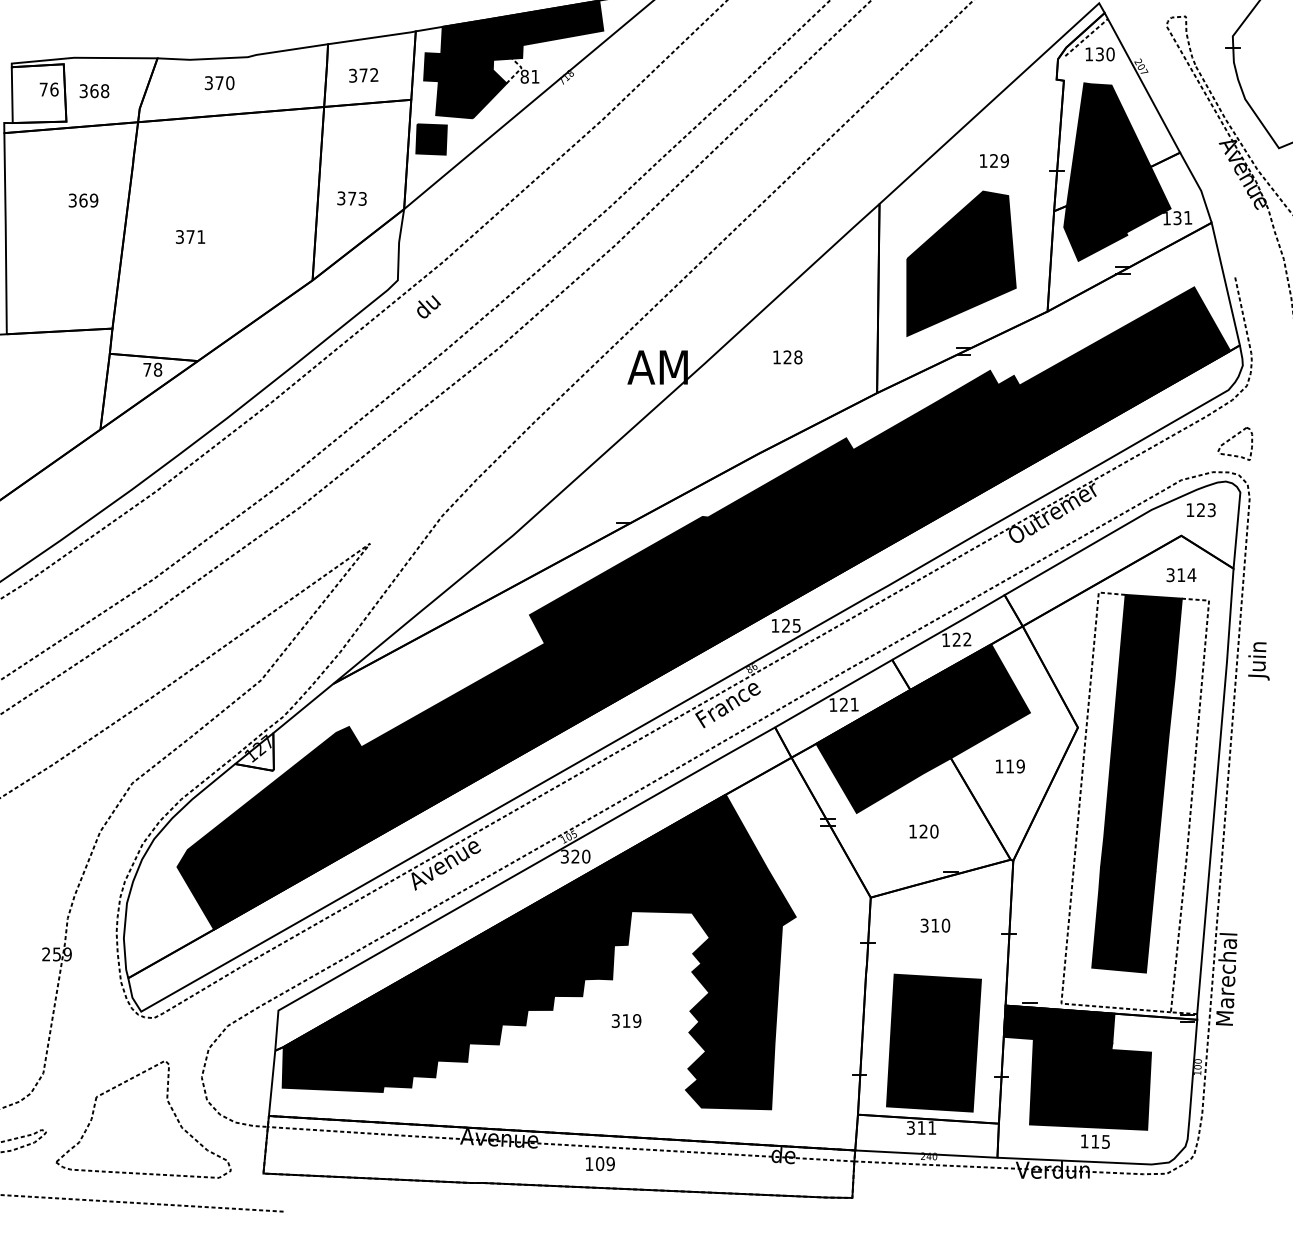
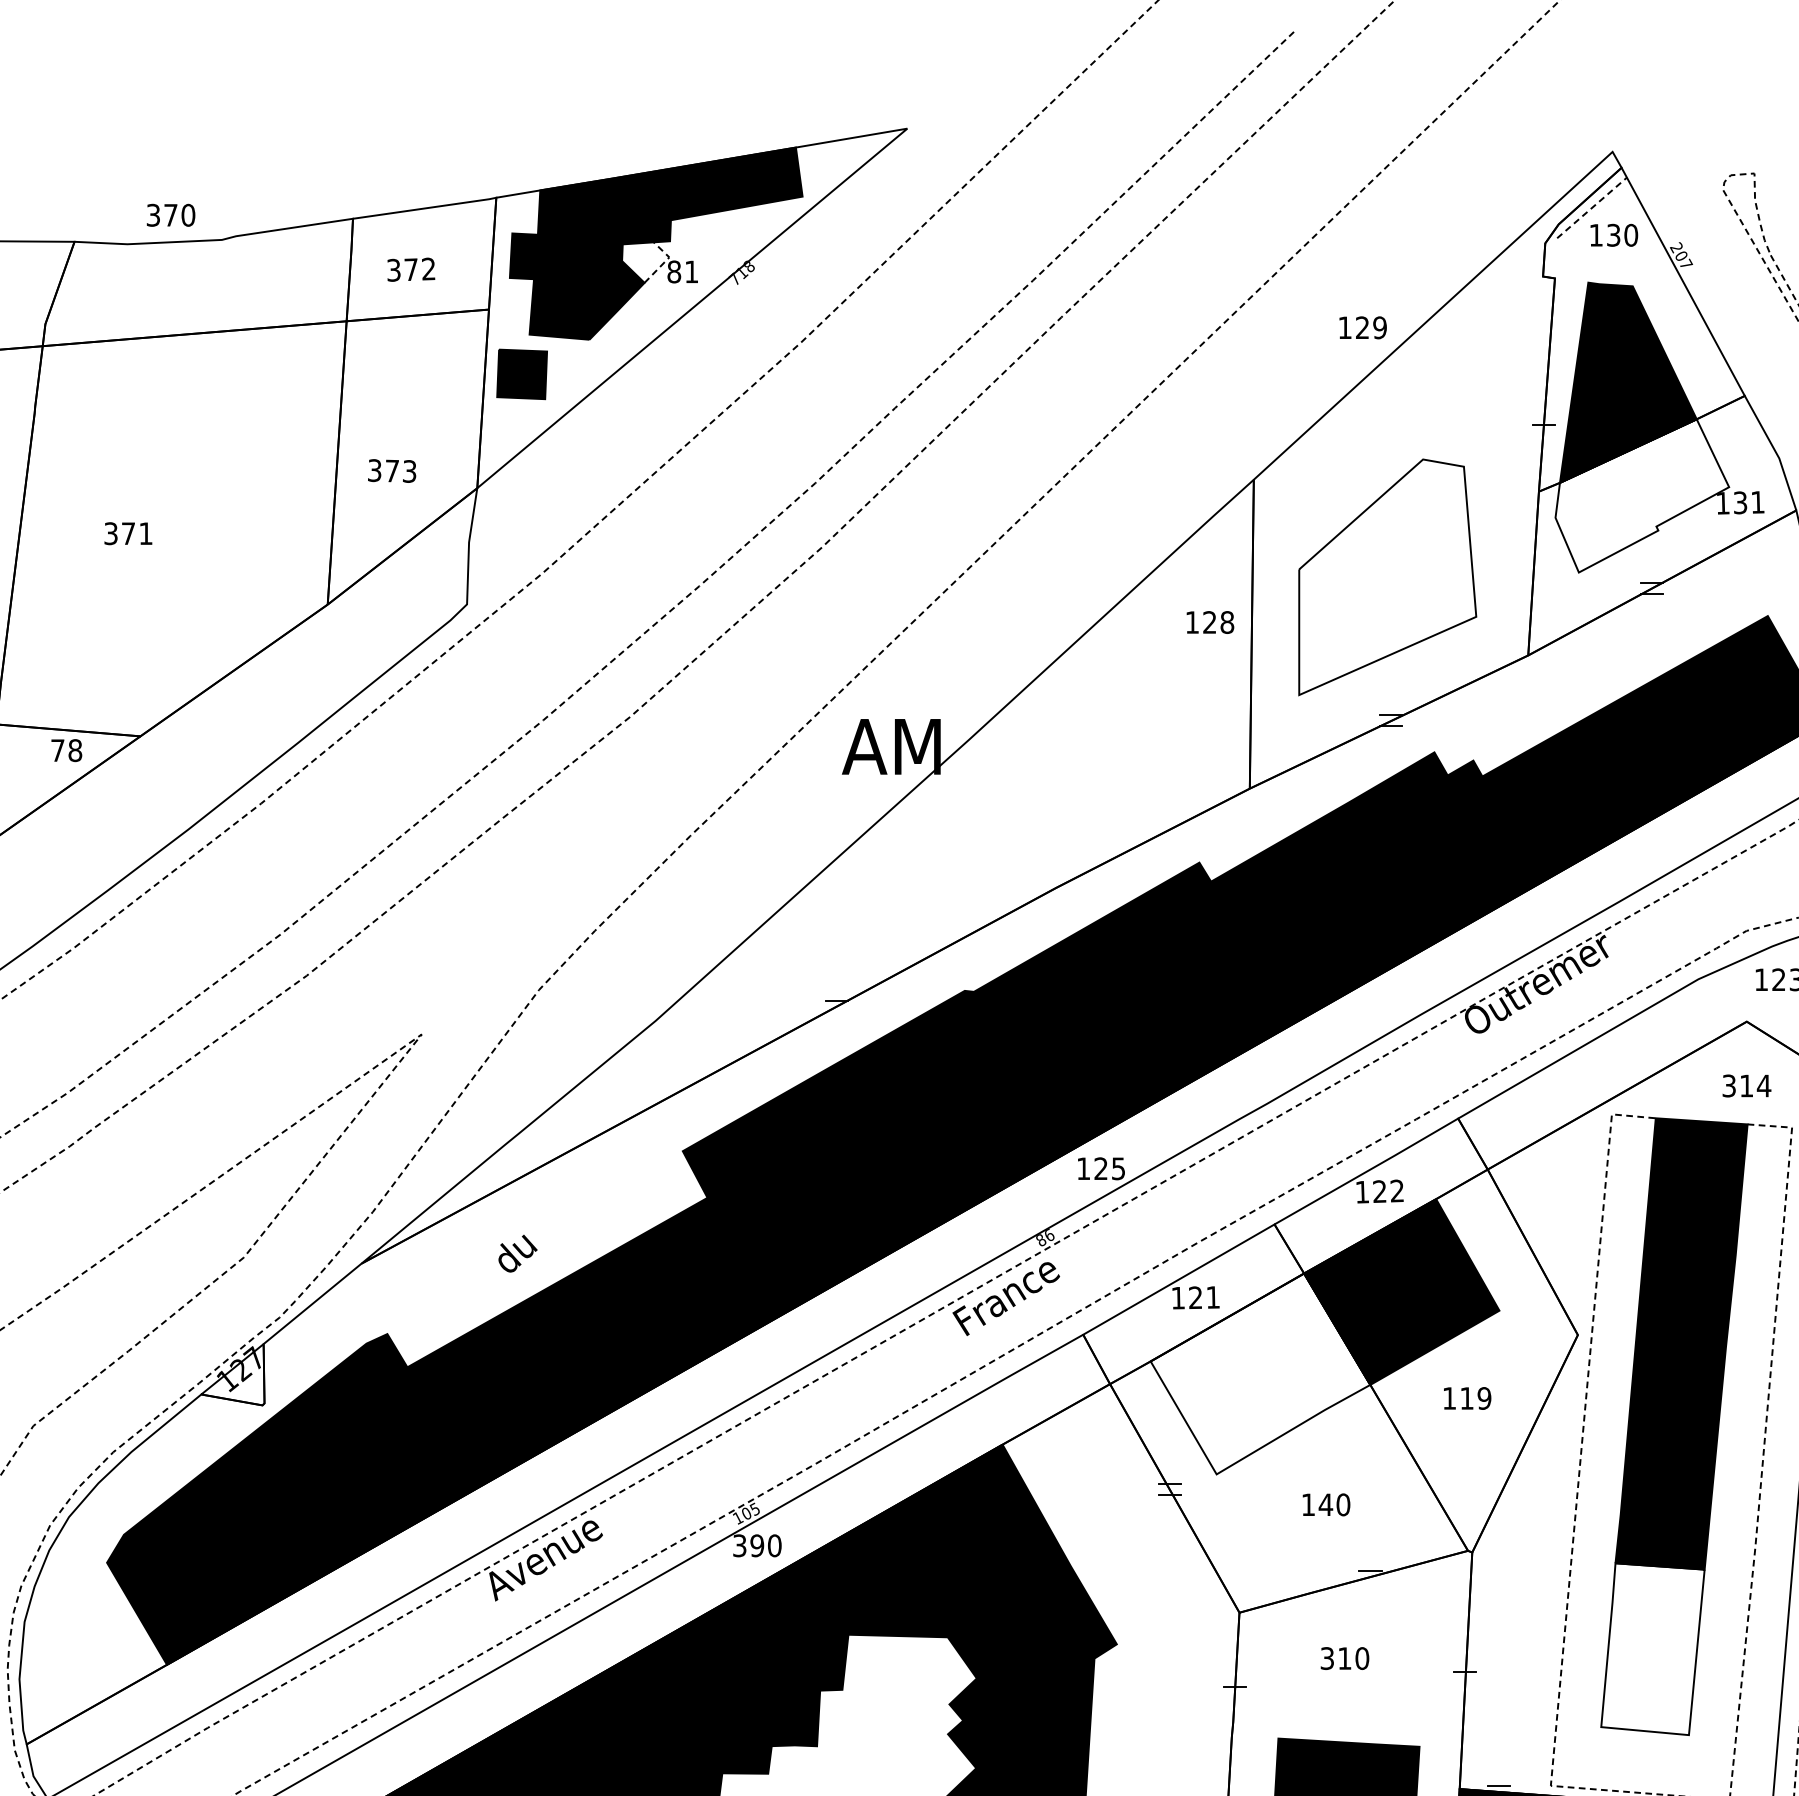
text: (219, 83) -> (170, 215), moved
text: (994, 160) -> (1363, 327), moved
fill: (1117, 213) -> (1642, 495), removed
fill: (961, 263) -> (1387, 576), removed
text: (428, 306) -> (517, 1253), moved
text: (787, 357) -> (1209, 622), moved
fill: (883, 750) -> (1260, 1372), removed
text: (923, 831) -> (1325, 1504), 120 -> 140
text: (575, 856) -> (757, 1545), 320 -> 390
fill: (1123, 919) -> (1652, 1648), removed

